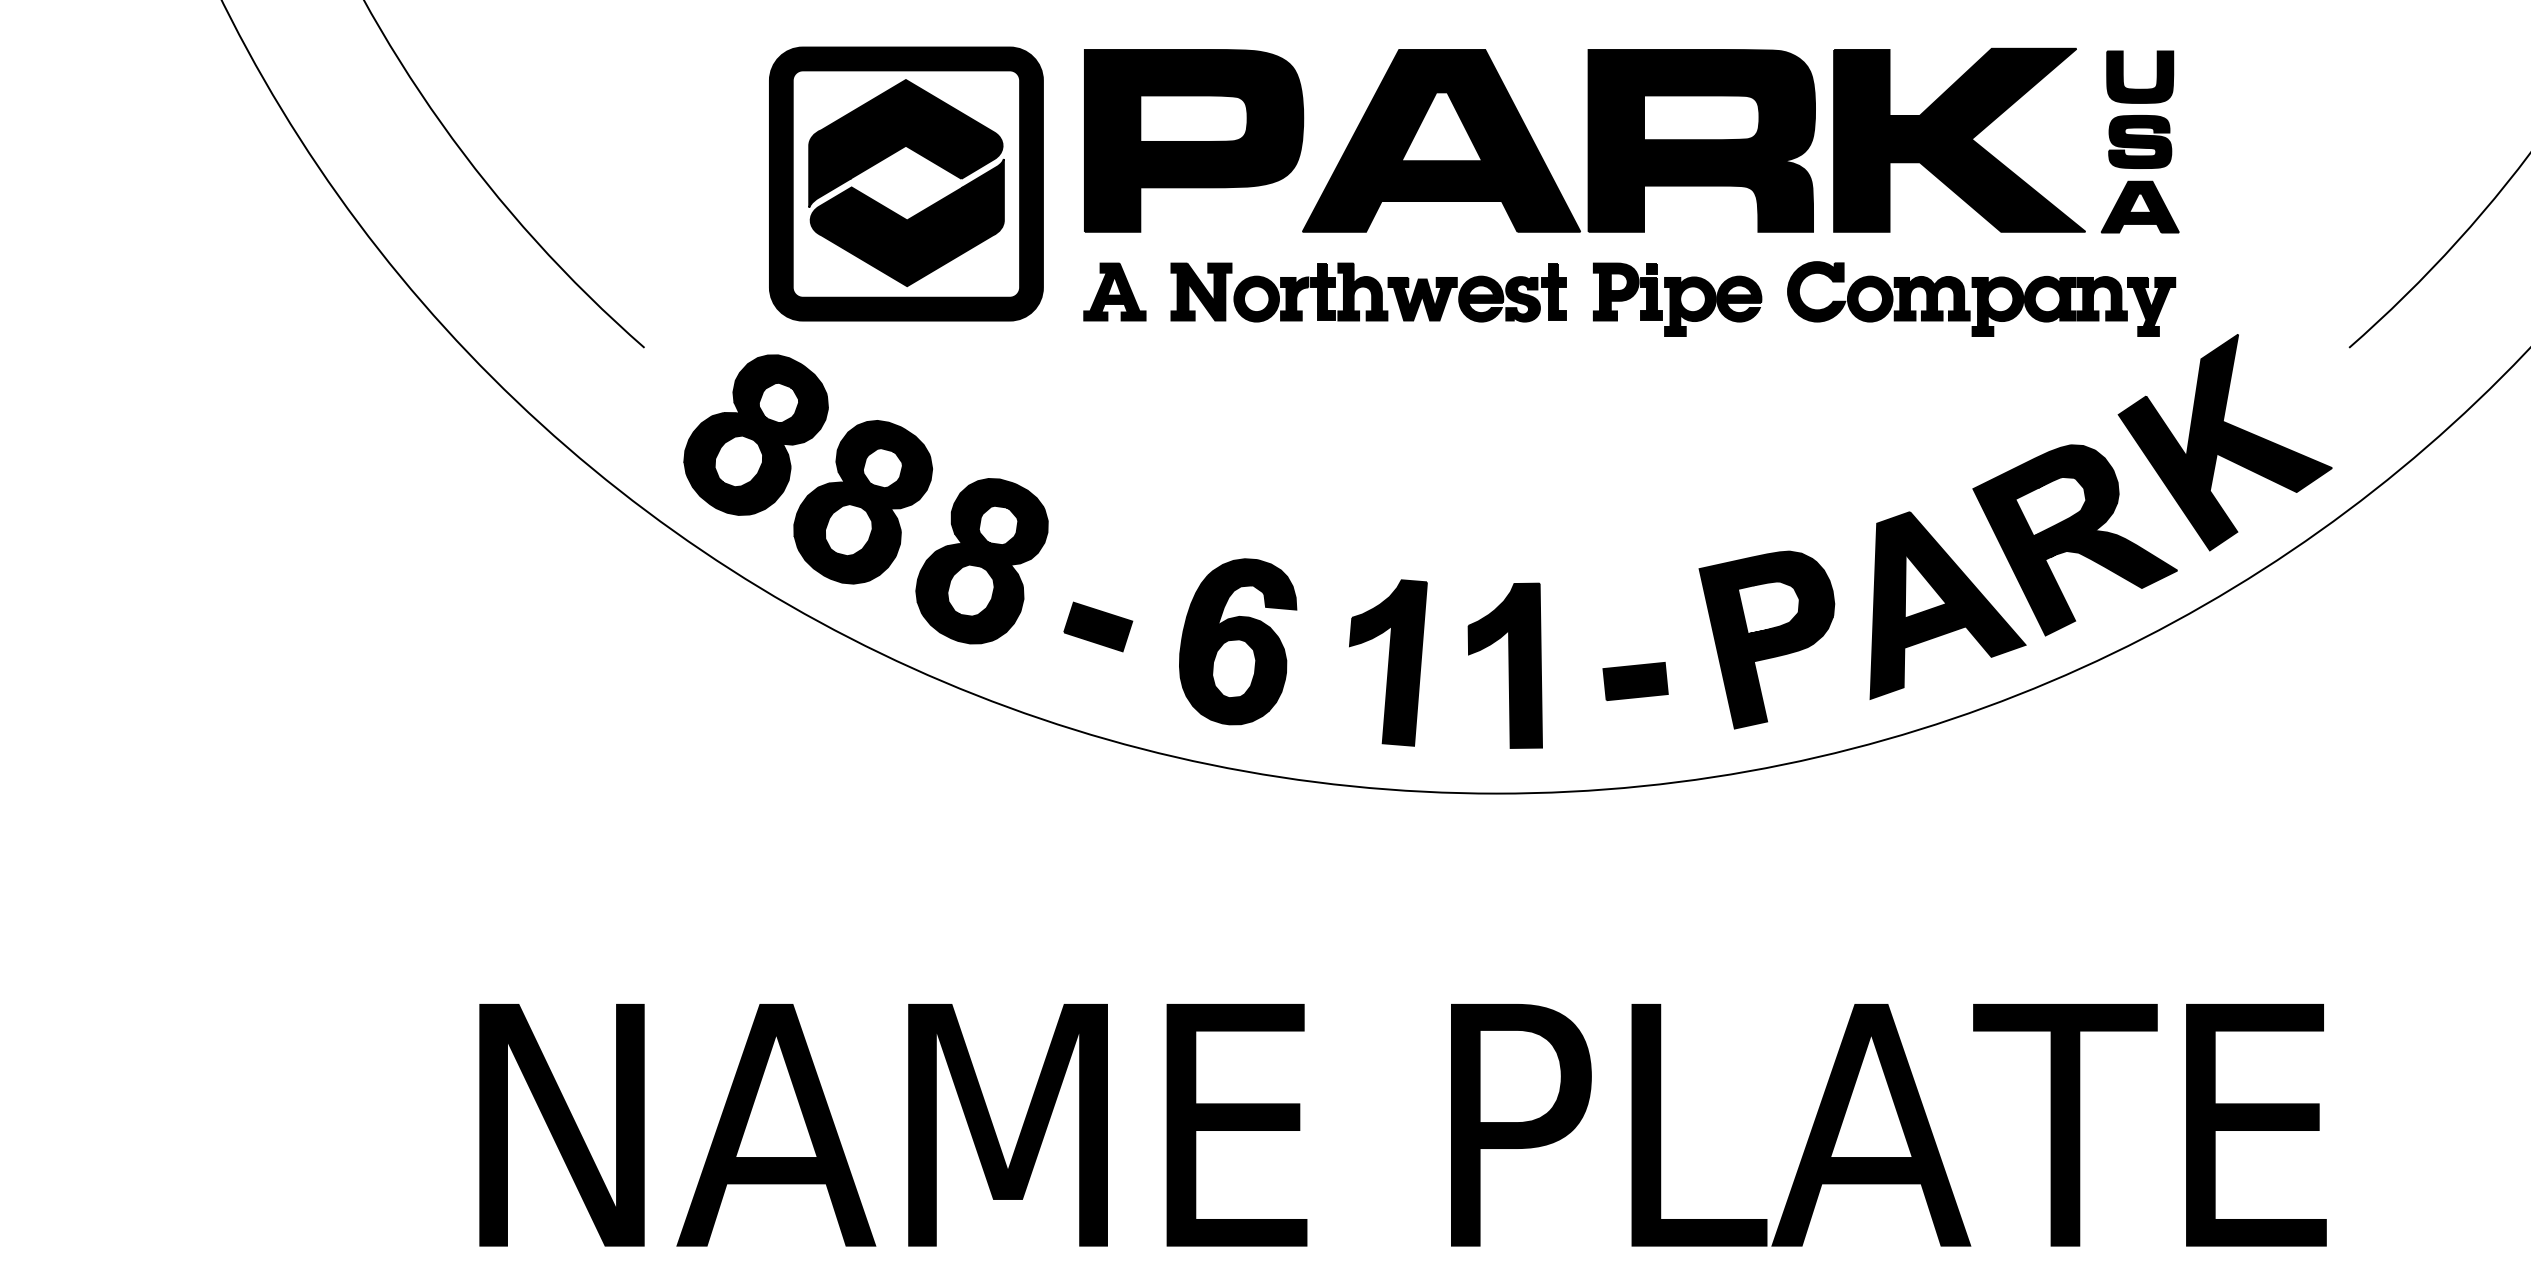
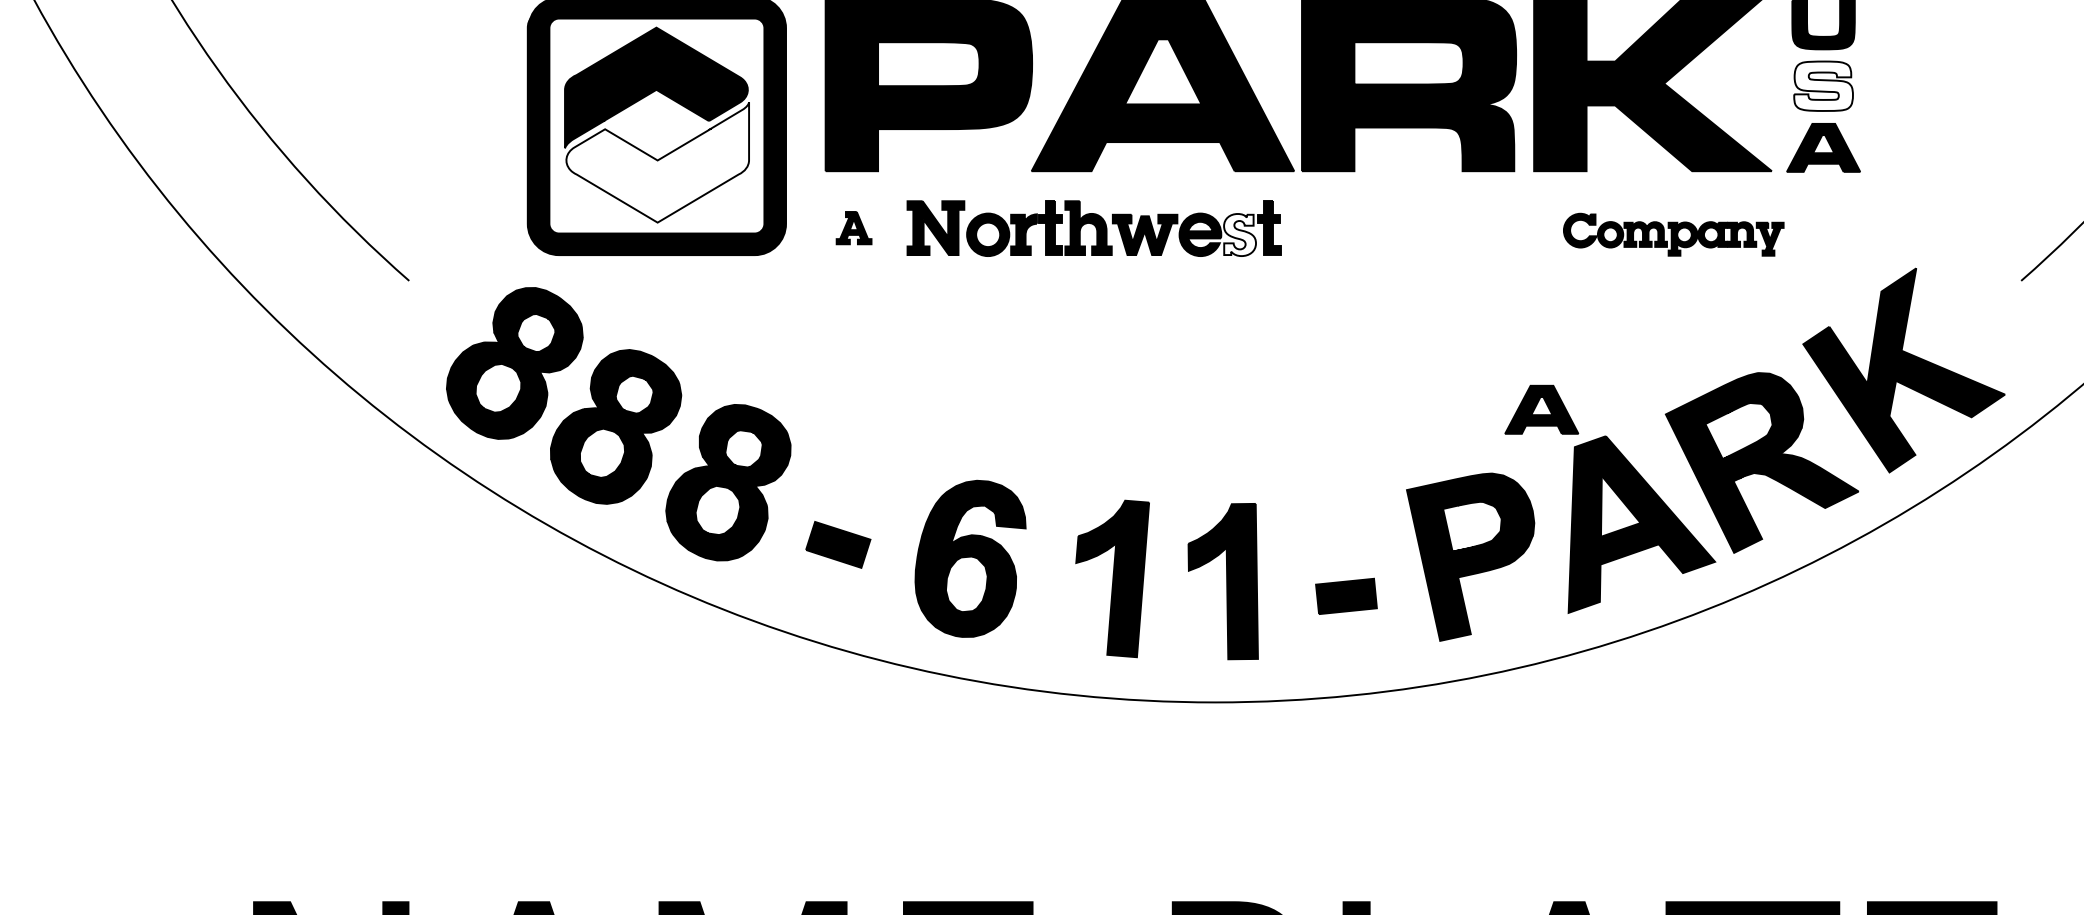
fill: (2140, 141) -> (1823, 85), removed
fill: (906, 222) -> (656, 162), removed
part: (1114, 291) -> (853, 227), size x0.6
part: (1981, 298) -> (1673, 234), size x0.6
fill: (1522, 299) -> (1239, 235), removed
part: (1677, 299) -> (1386, 235), removed
part: (1841, 483) -> (1541, 409), added

